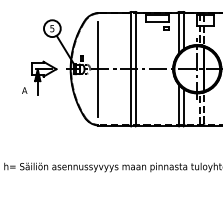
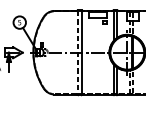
line: (98, 68) -> (54, 52), removed
line: (131, 69) -> (78, 52), solid -> dashed

